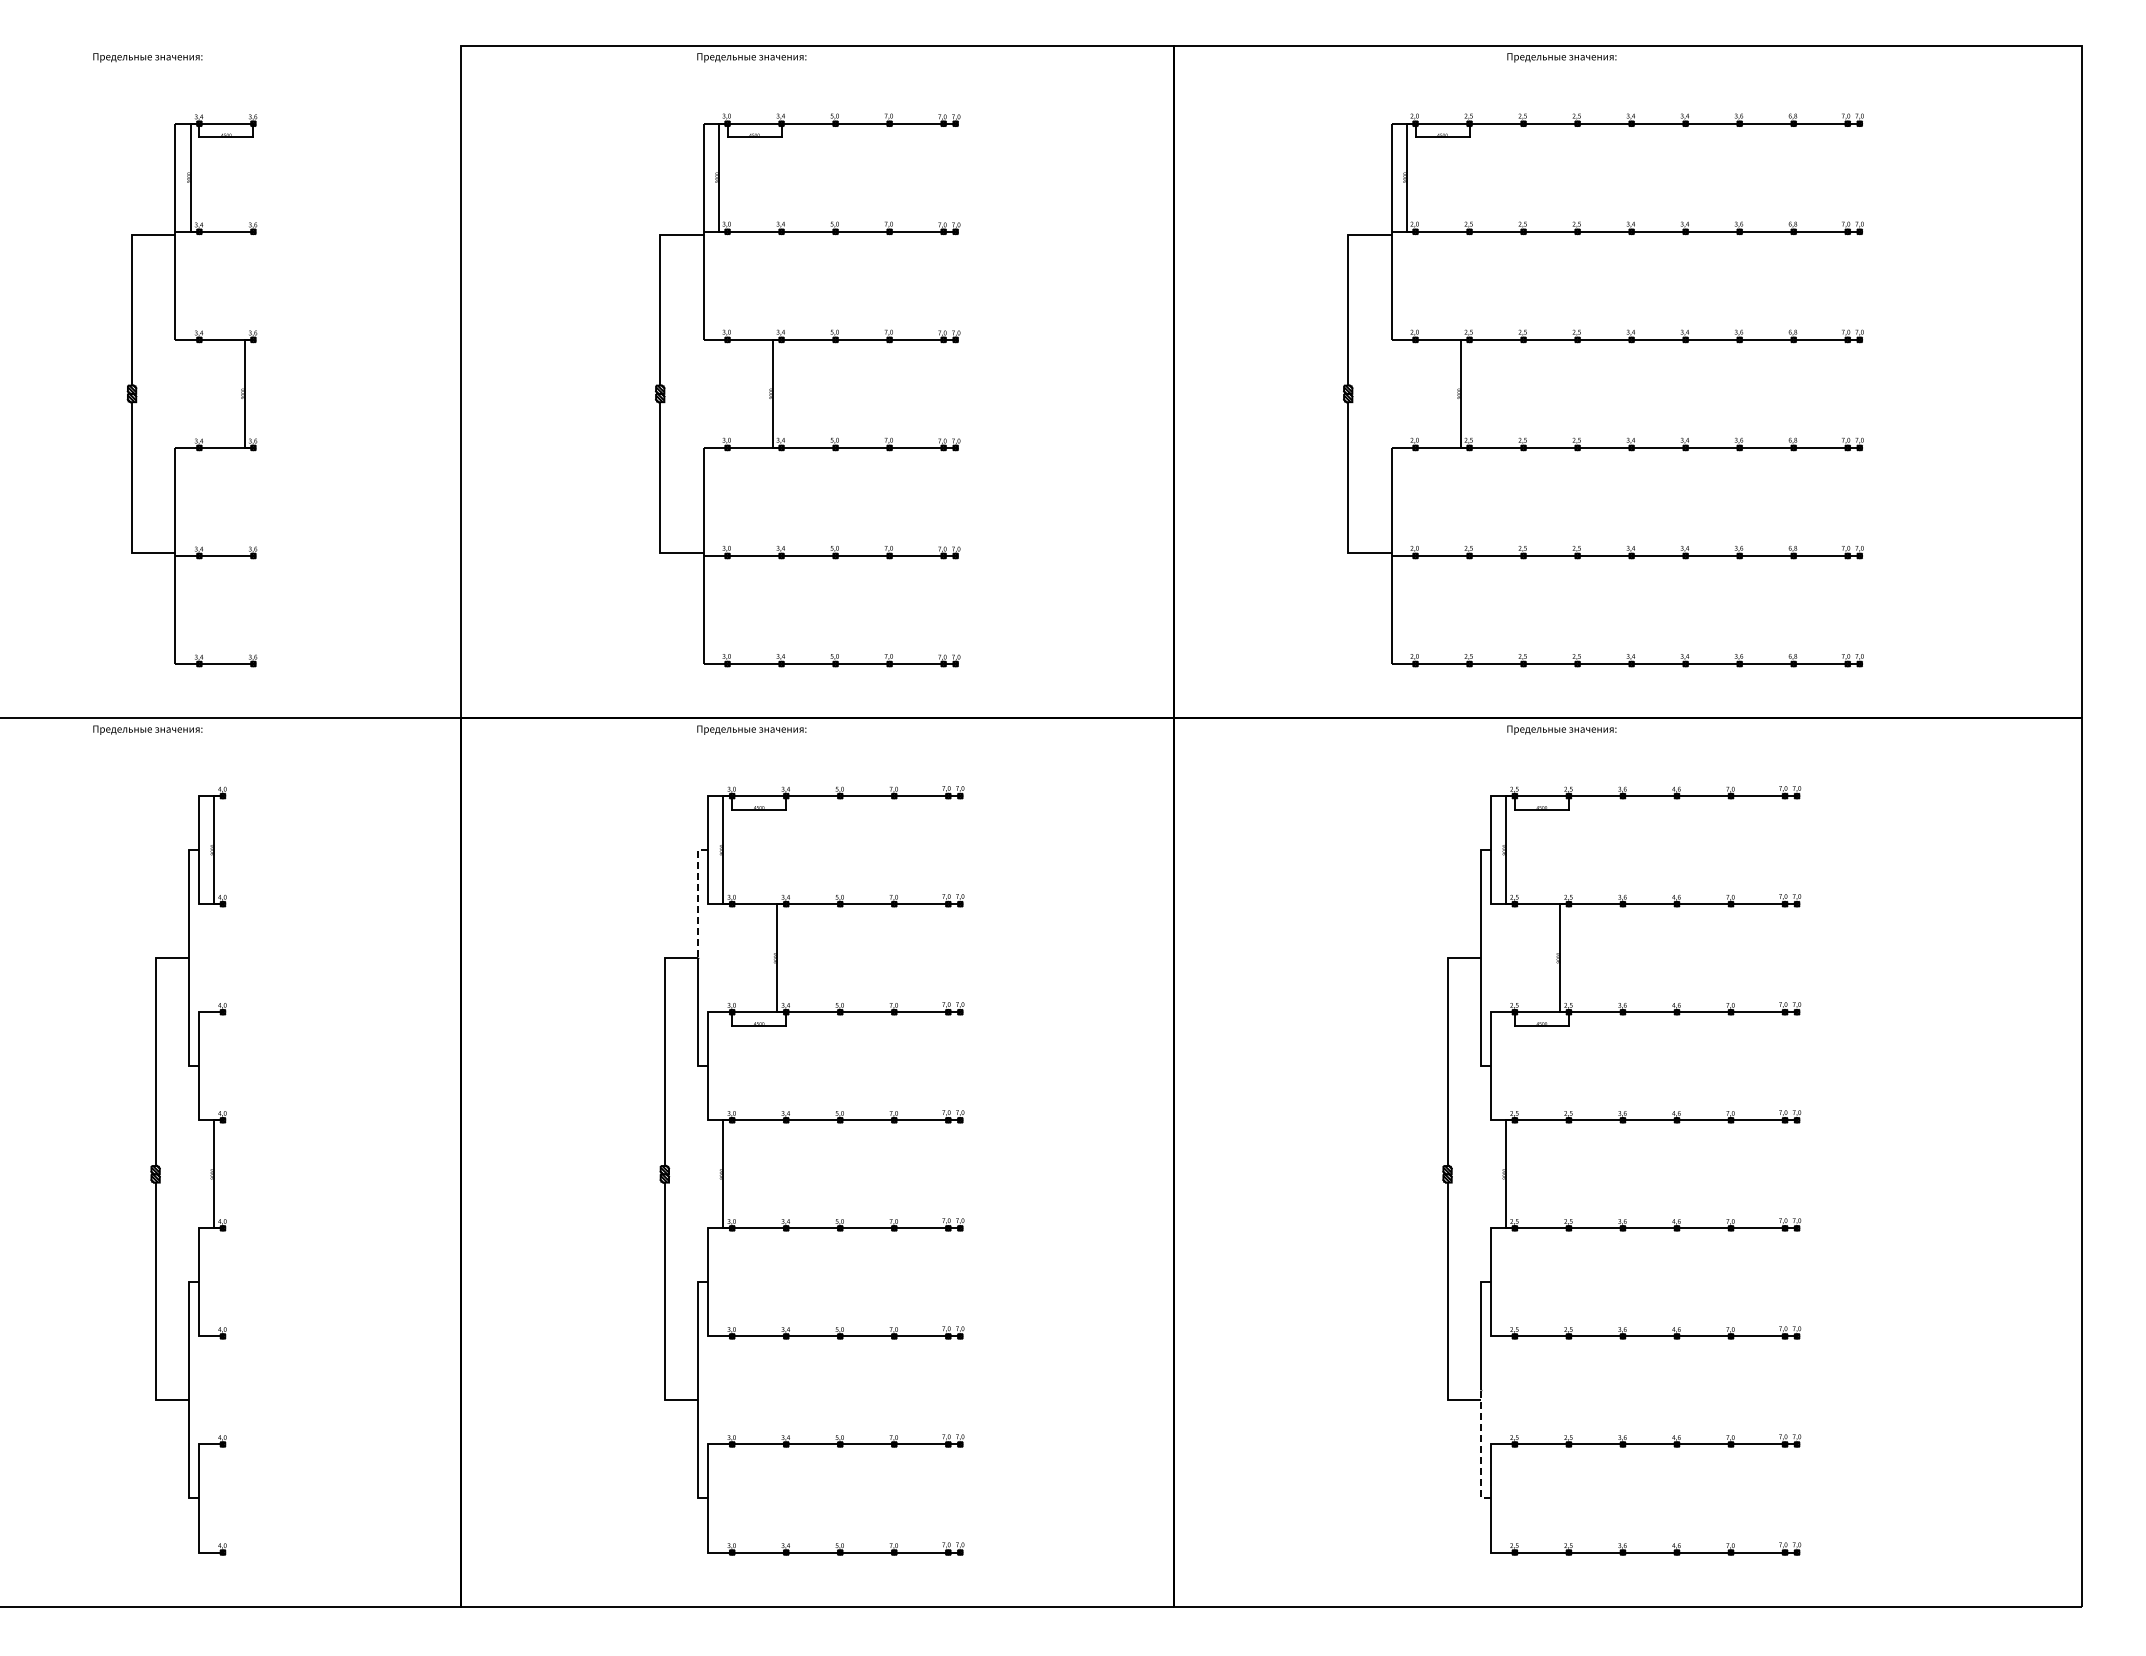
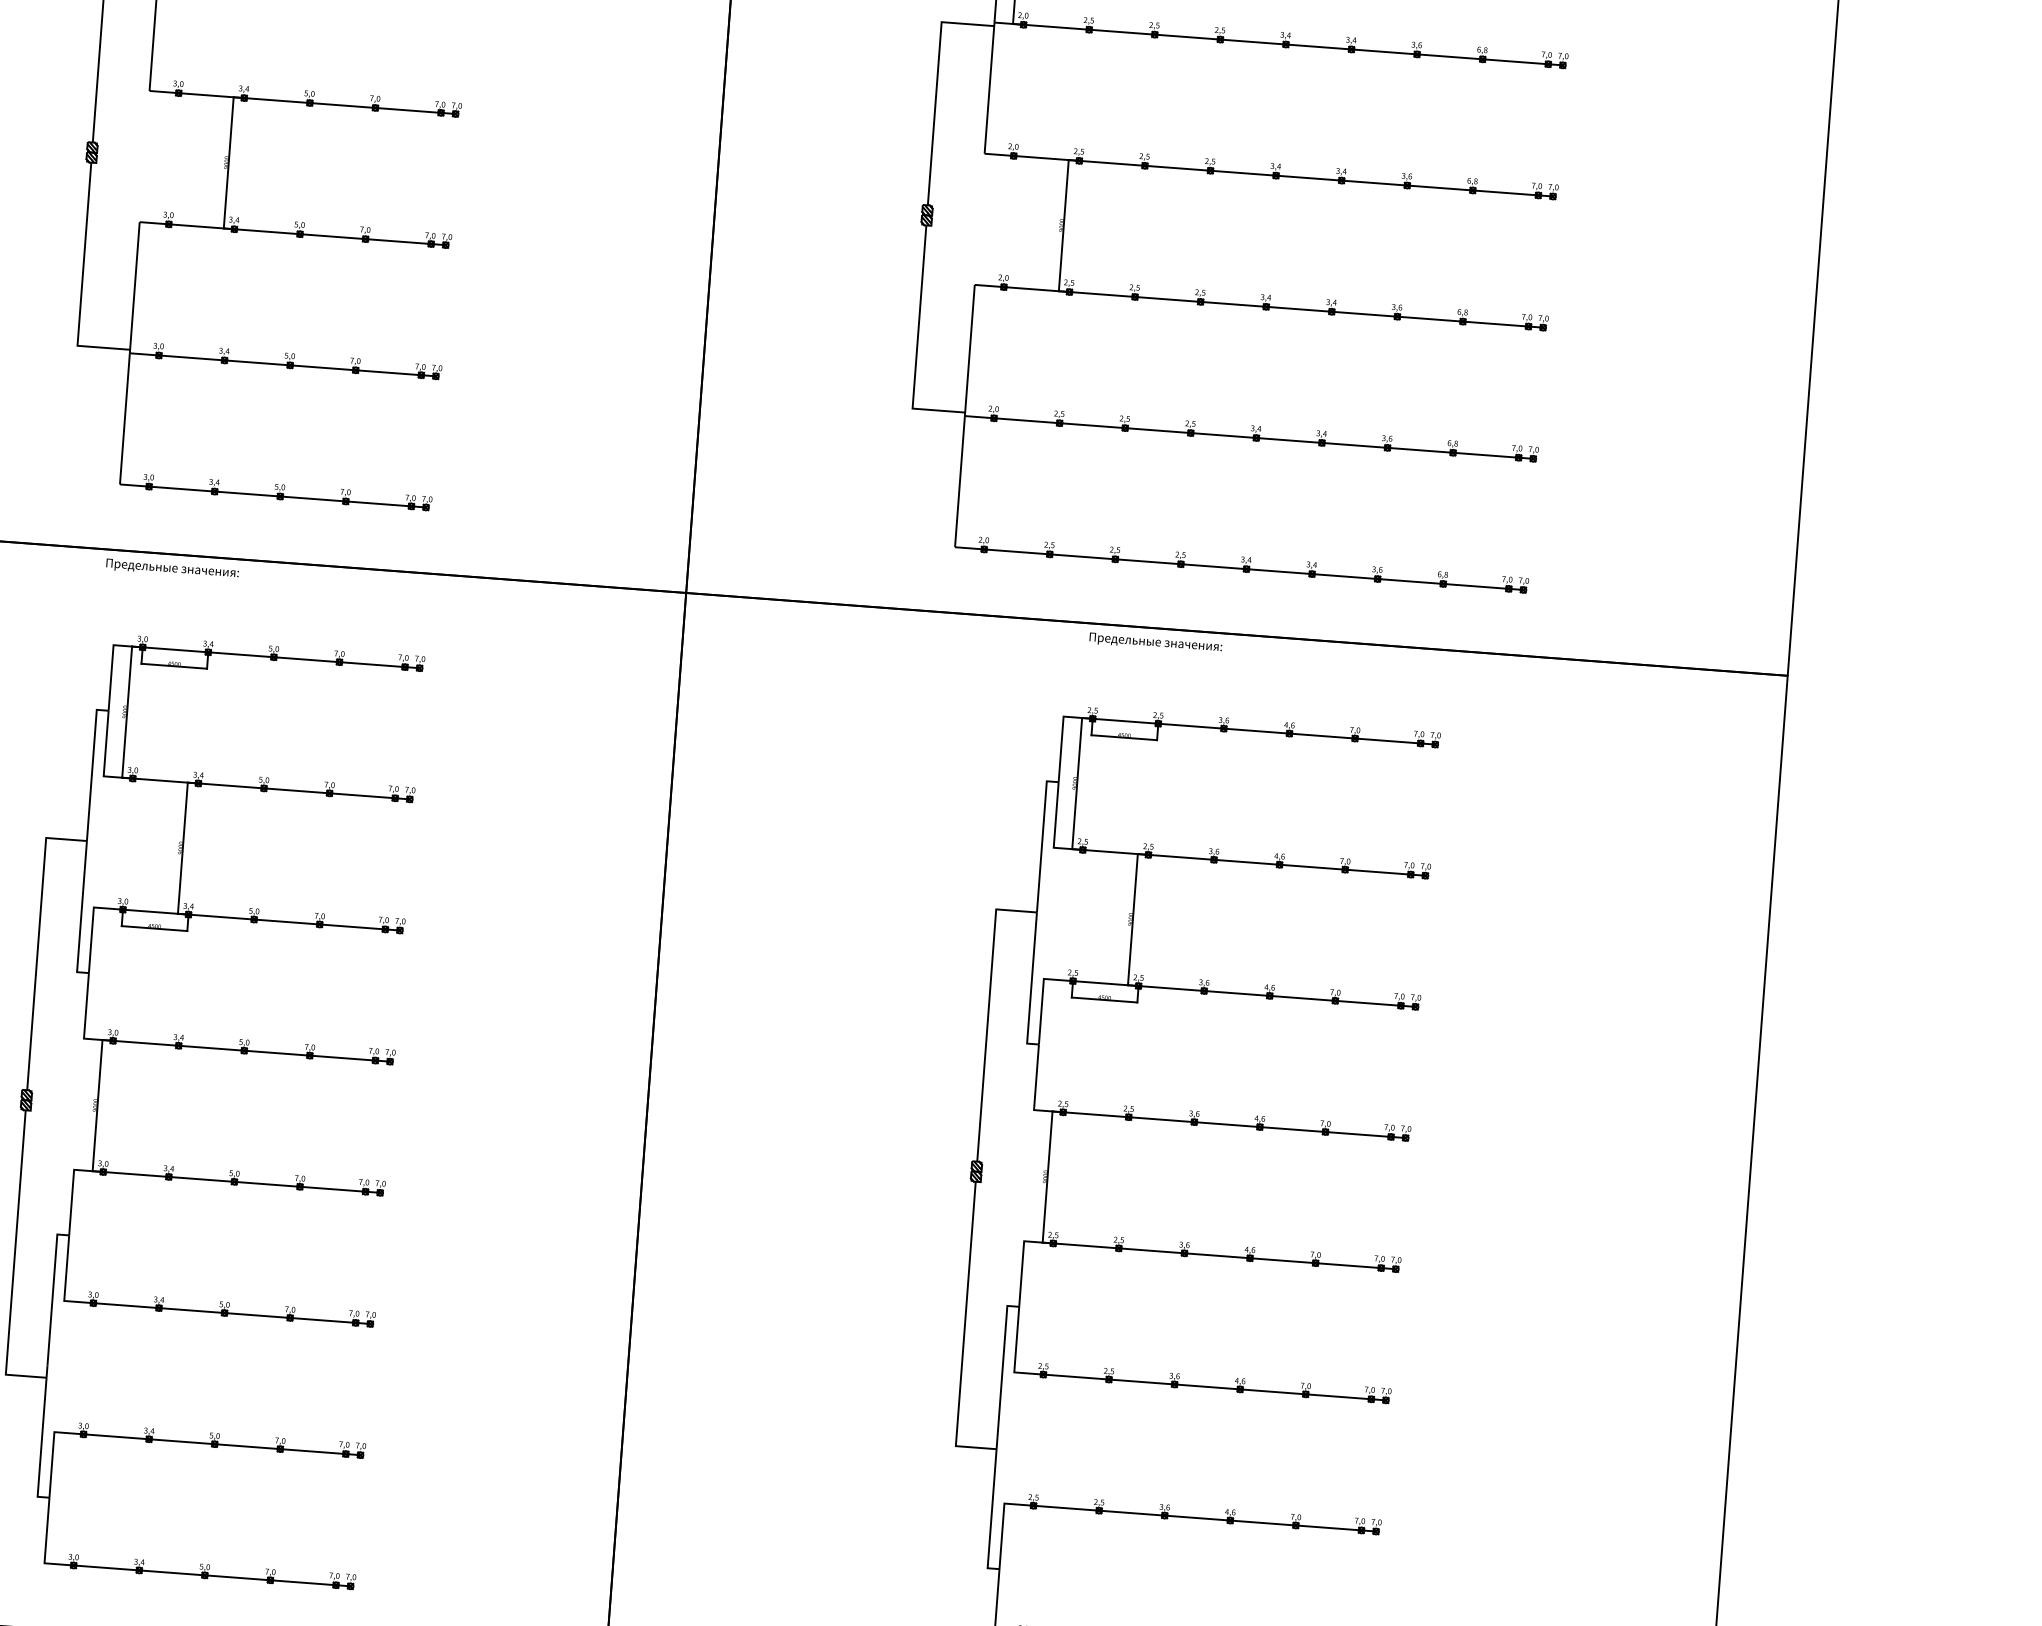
line: (698, 899) -> (92, 769), dashed -> solid
line: (1481, 1448) -> (992, 1507), dashed -> solid

